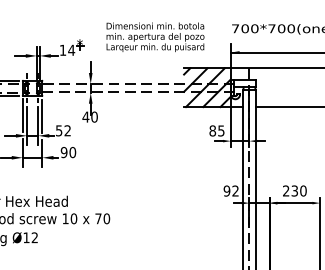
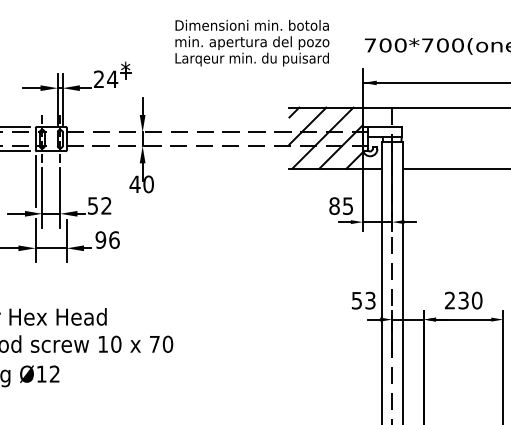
text: (155, 37) -> (252, 43), moved
text: (62, 49) -> (98, 78), 14 -> 24
line: (42, 116) -> (66, 183), removed
text: (72, 152) -> (113, 240), 90 -> 96
text: (230, 190) -> (362, 299), 92 -> 53

